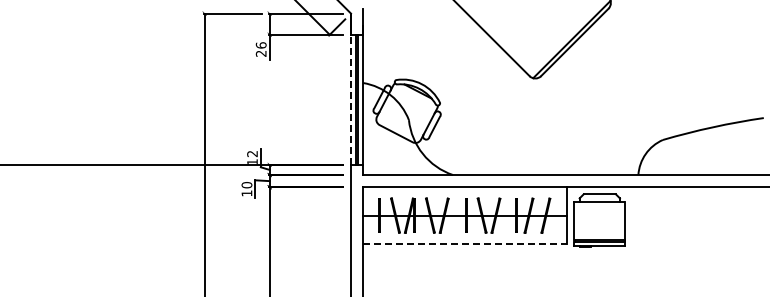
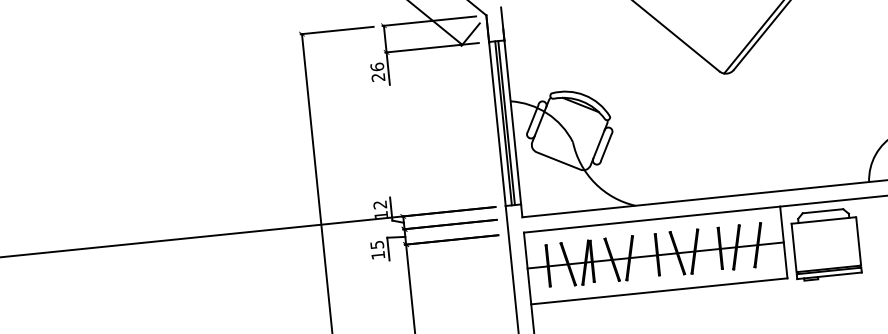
line: (351, 99) -> (497, 123), dashed -> solid
text: (246, 185) -> (376, 245), 10 -> 15
line: (464, 244) -> (658, 291), dashed -> solid

